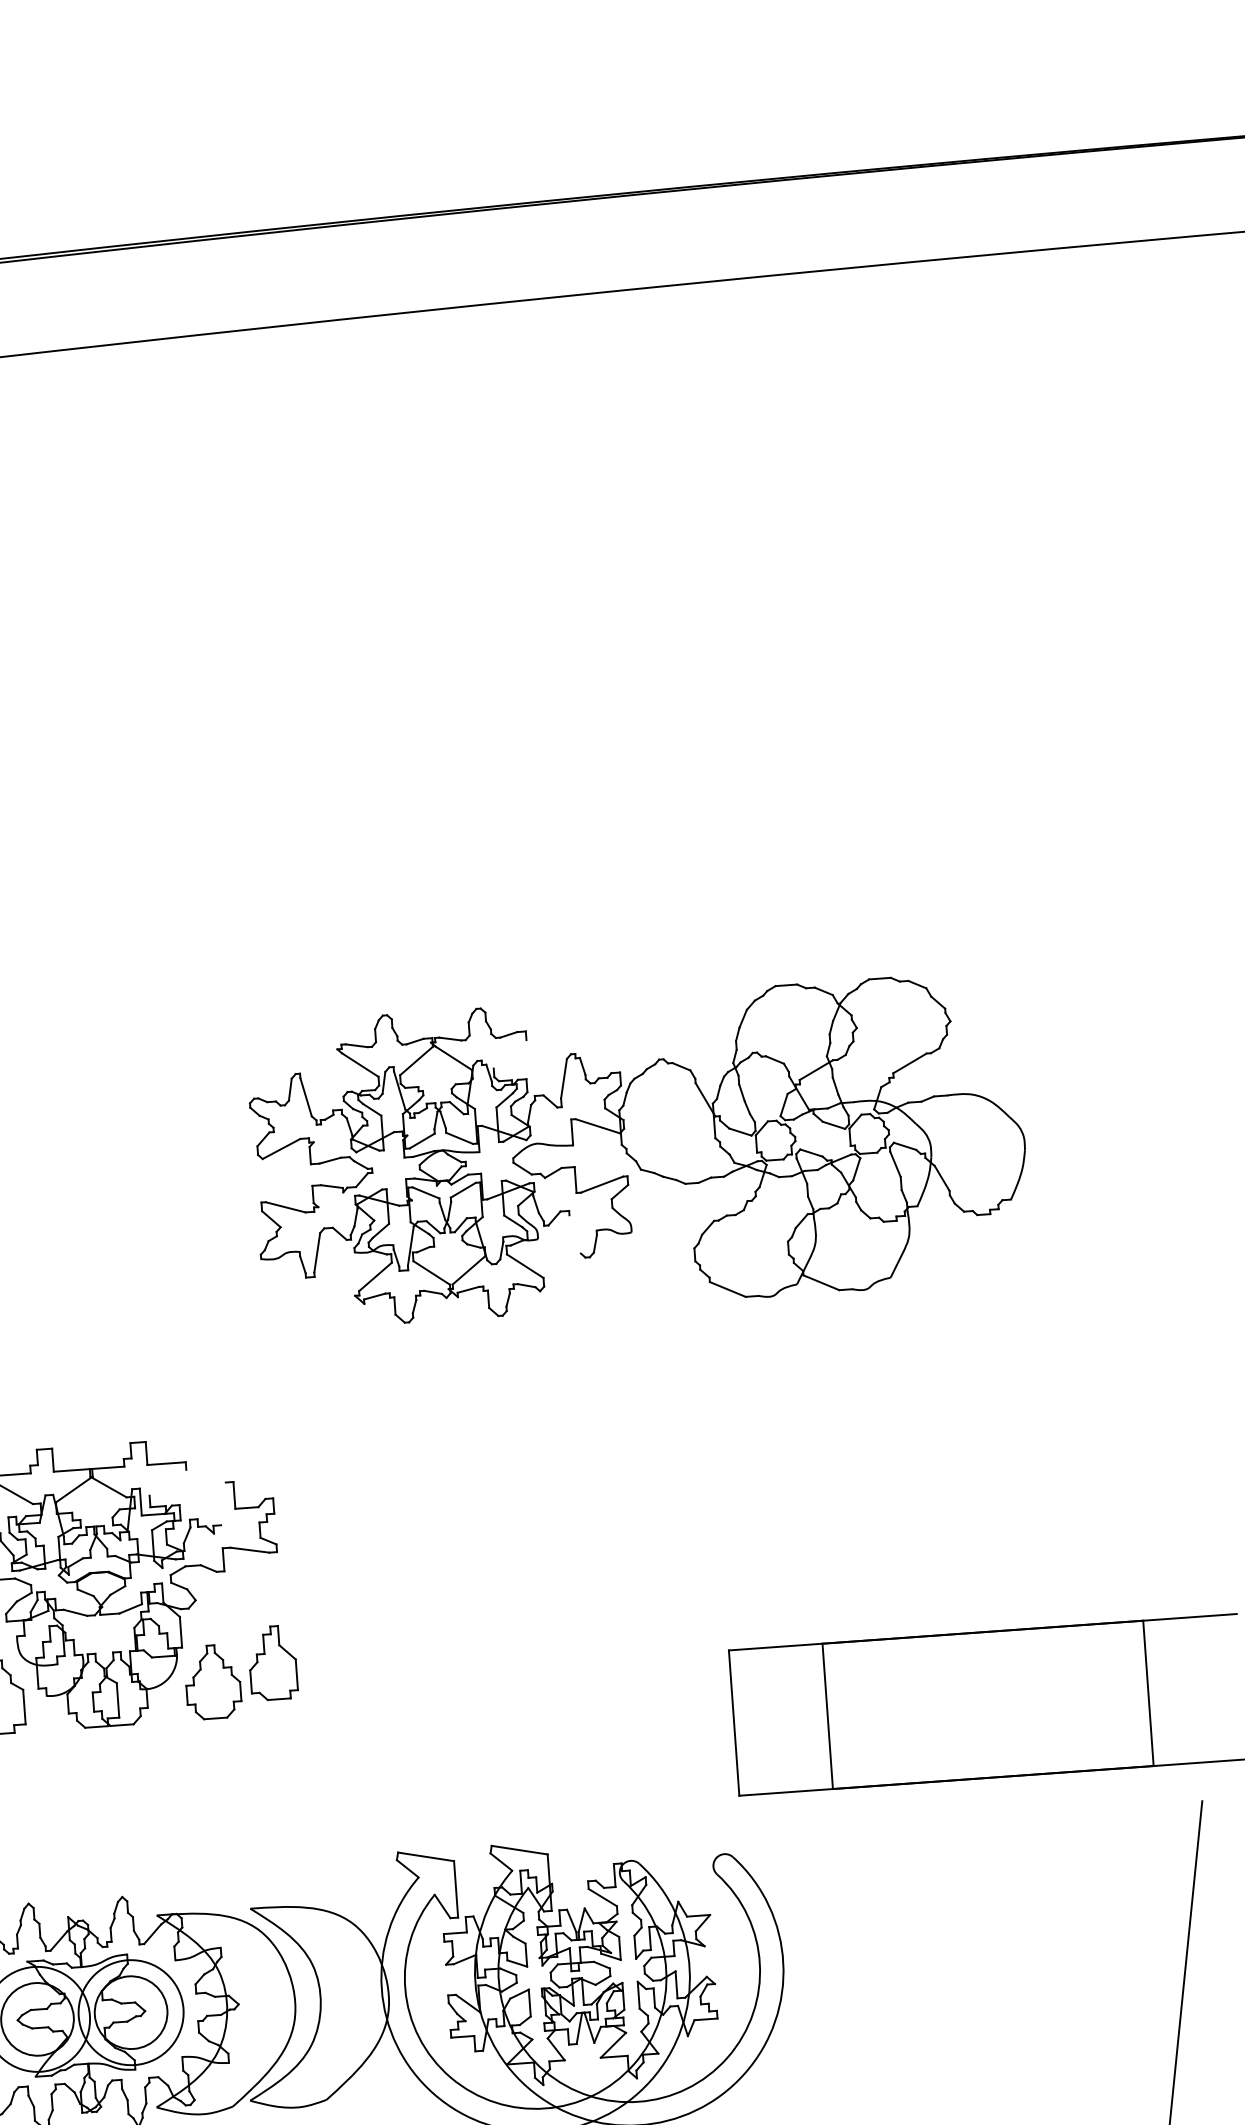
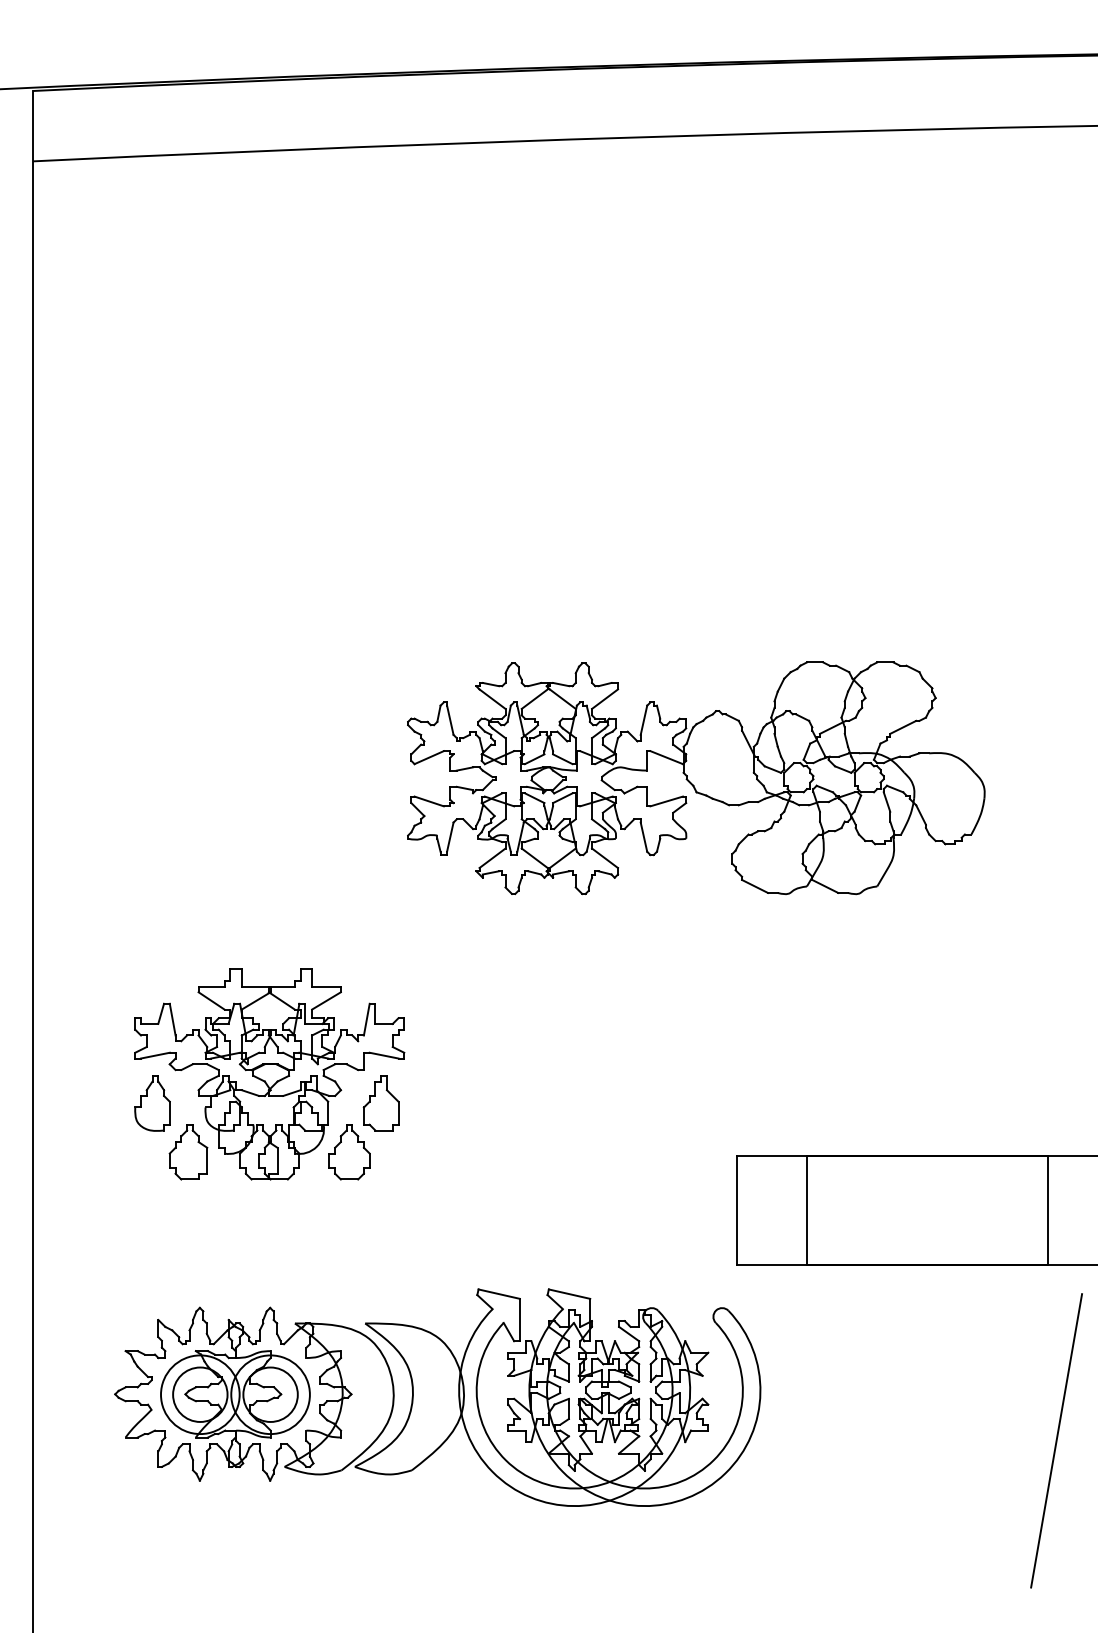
line: (510, 1053) -> (605, 698), added
line: (574, 1233) -> (643, 836), added
line: (167, 1482) -> (326, 1000), added
line: (223, 1503) -> (366, 1019), added
part: (271, 1663) -> (380, 1103), moved

